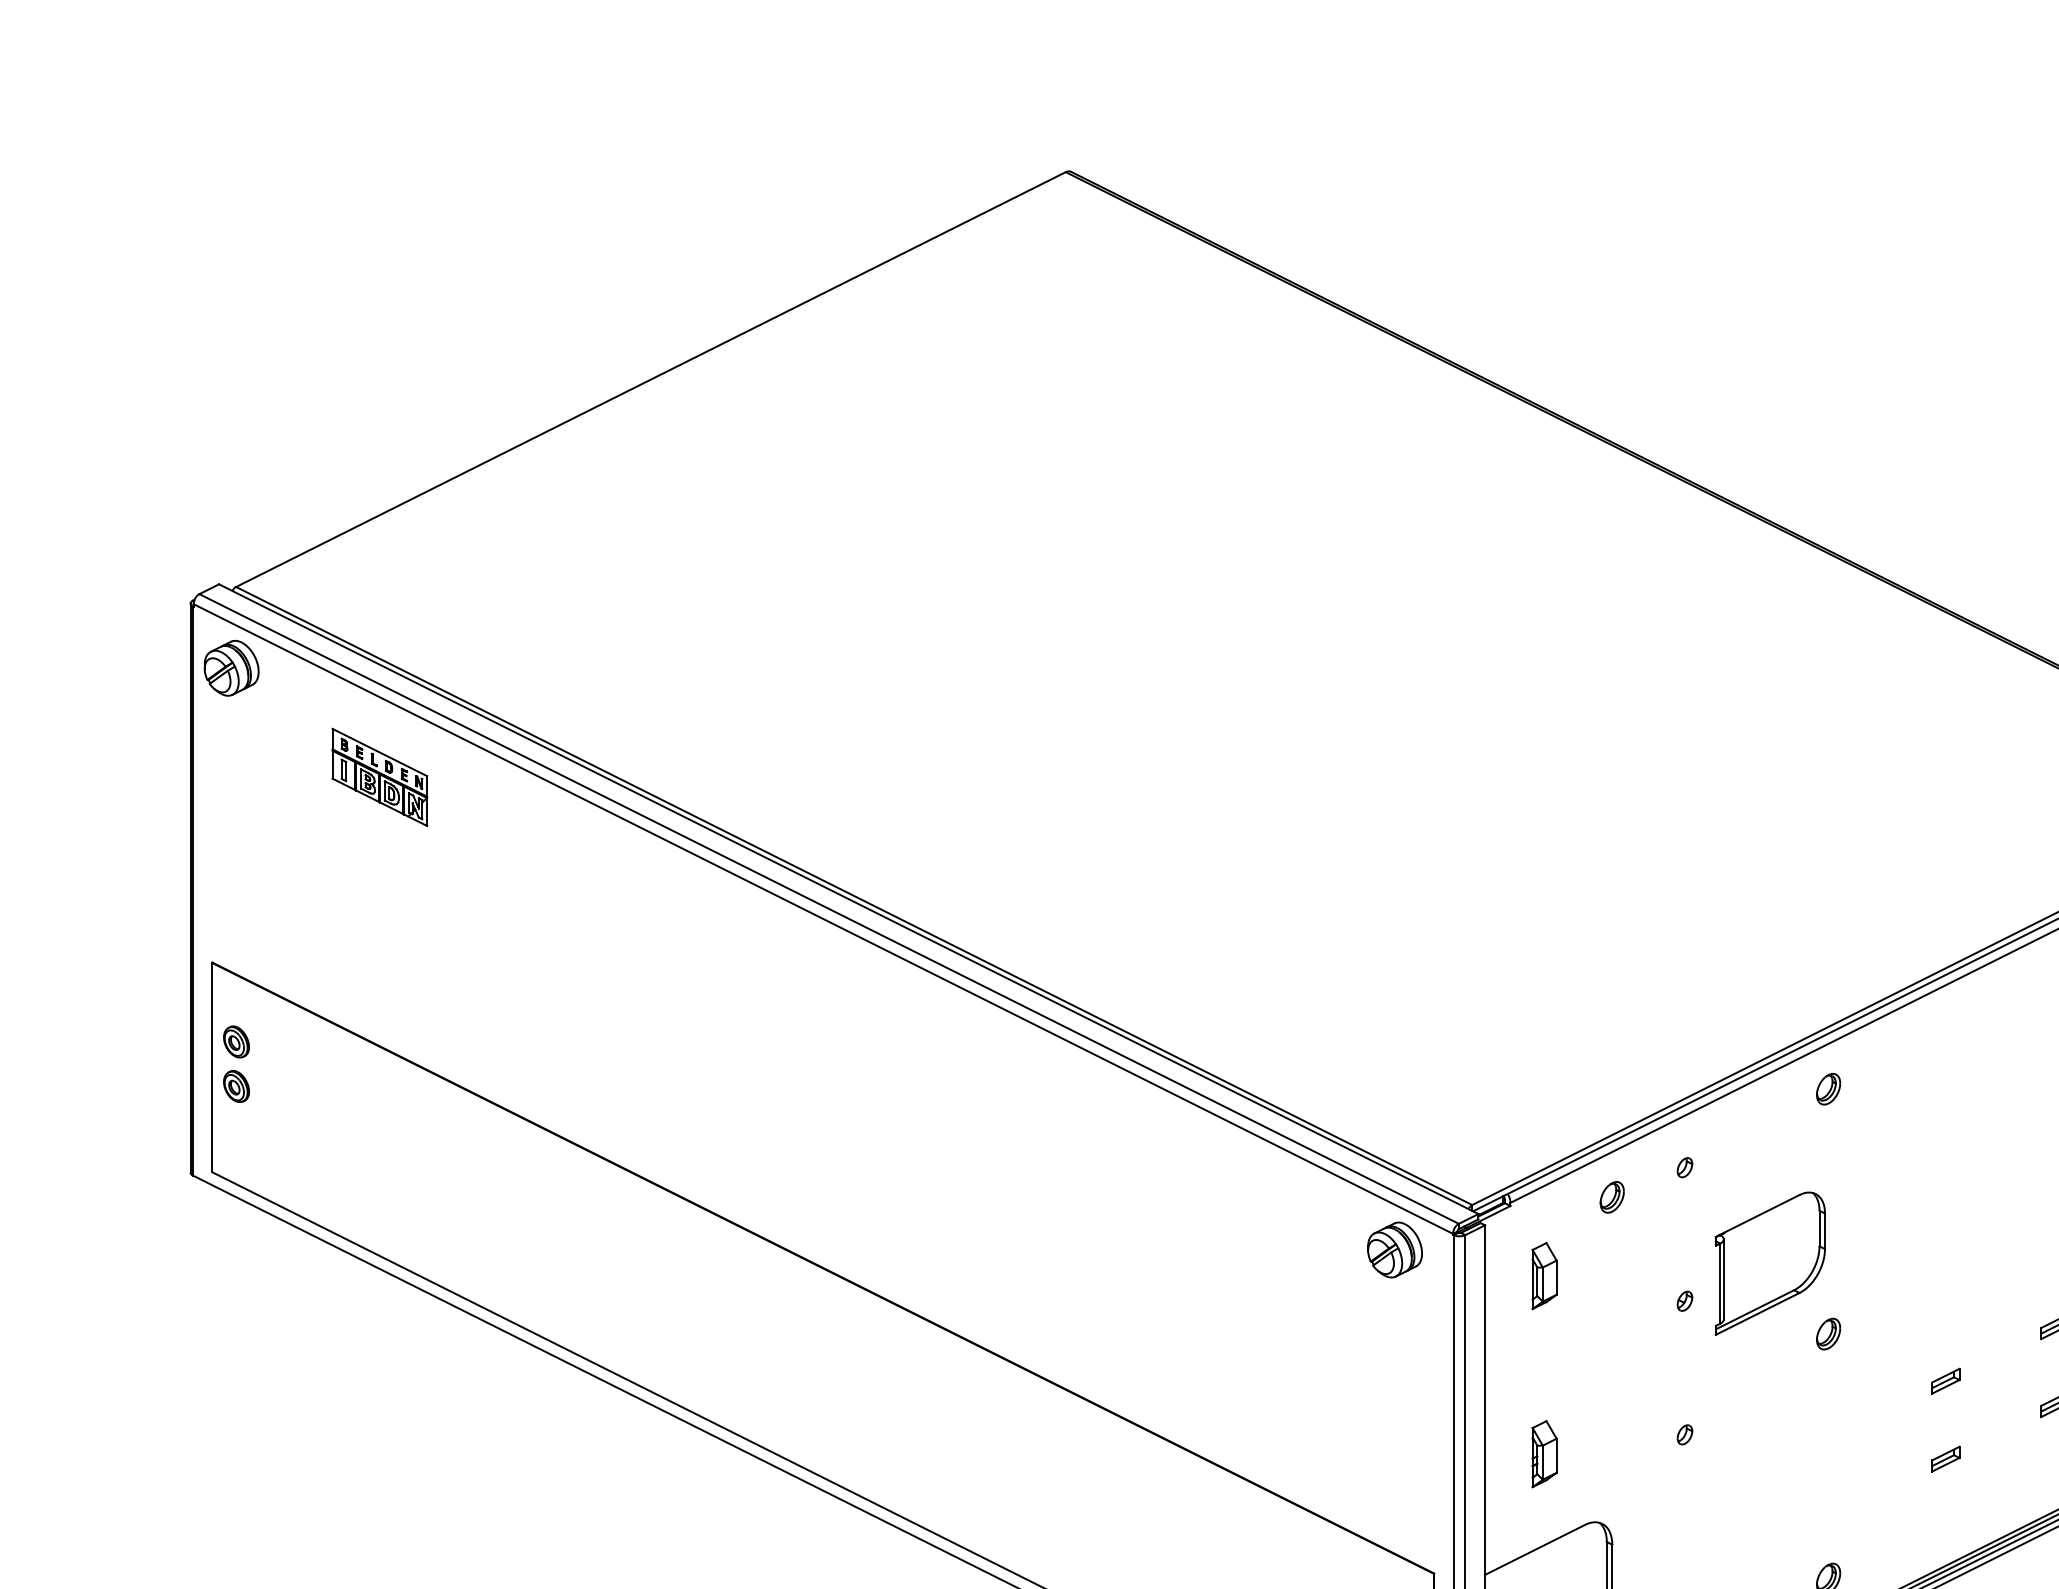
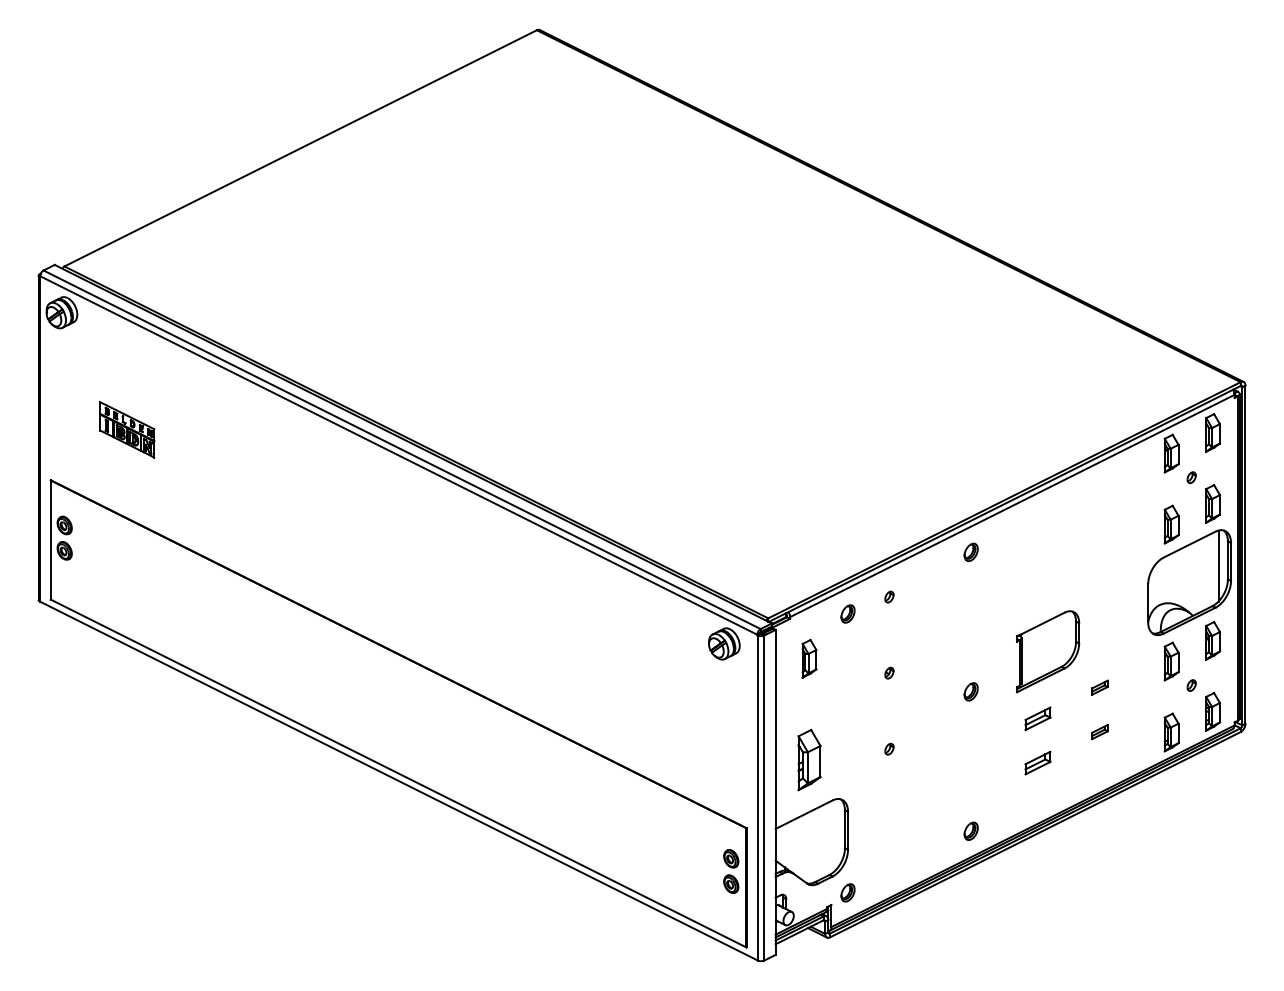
part: (380, 776) -> (127, 429), moved
part: (1769, 1263) -> (1047, 651), moved
part: (1945, 1380) -> (1037, 718), size x1.6
part: (1544, 1454) -> (809, 760), size x1.6
part: (1945, 1458) -> (1037, 762), size x1.6

